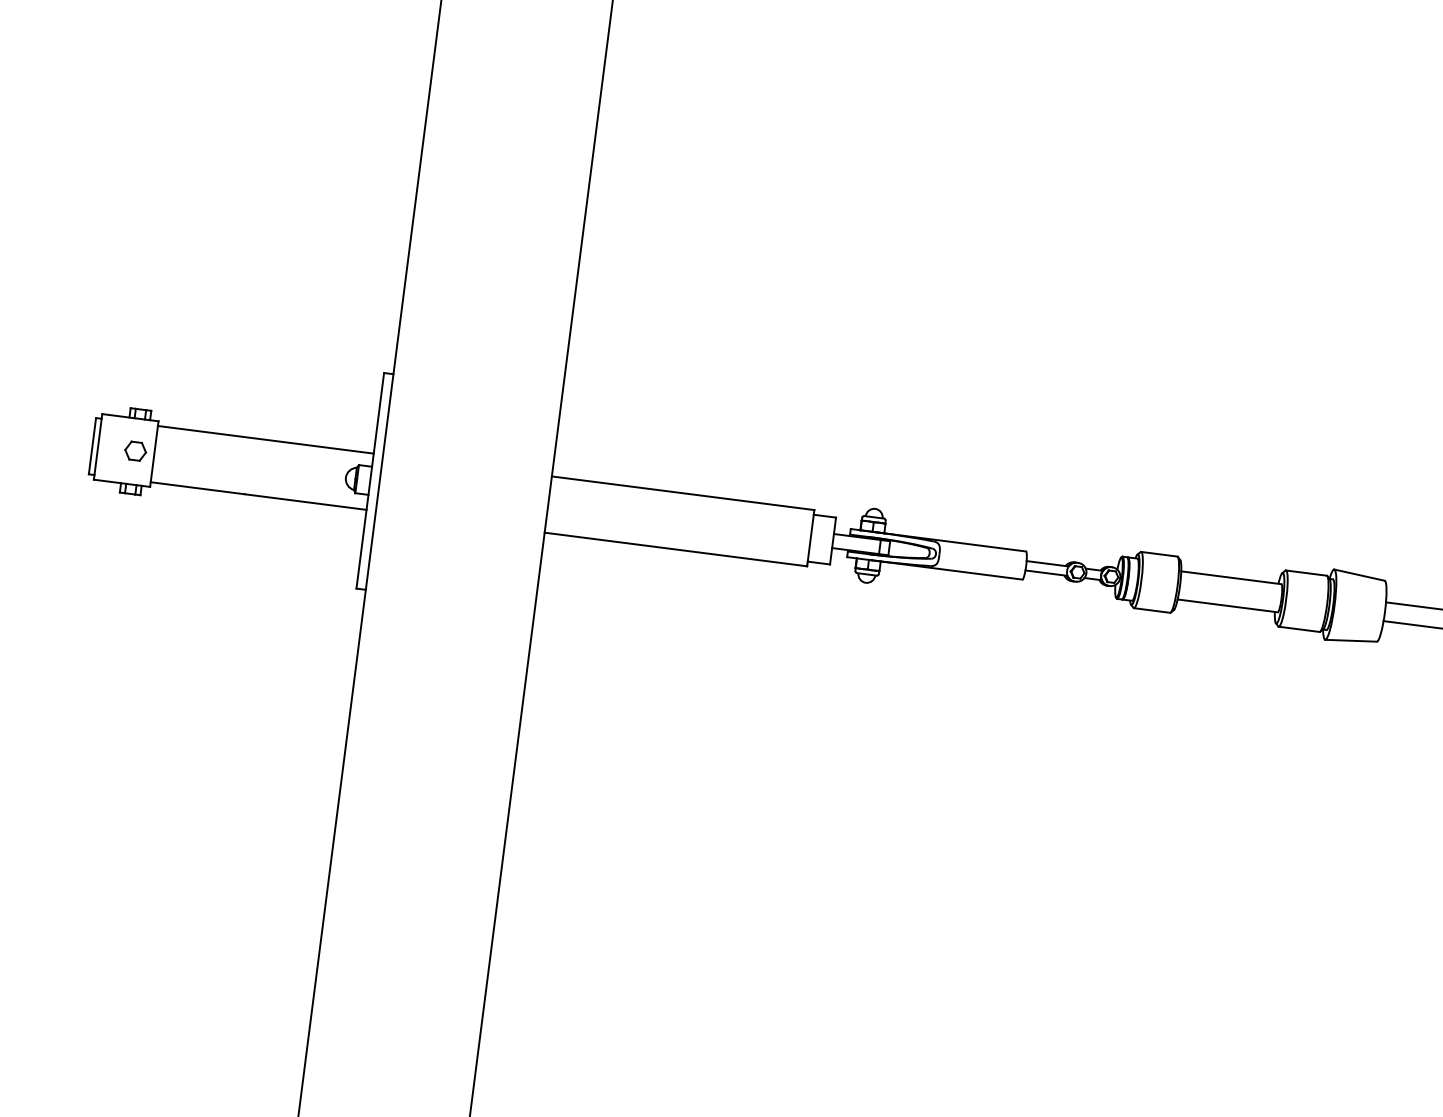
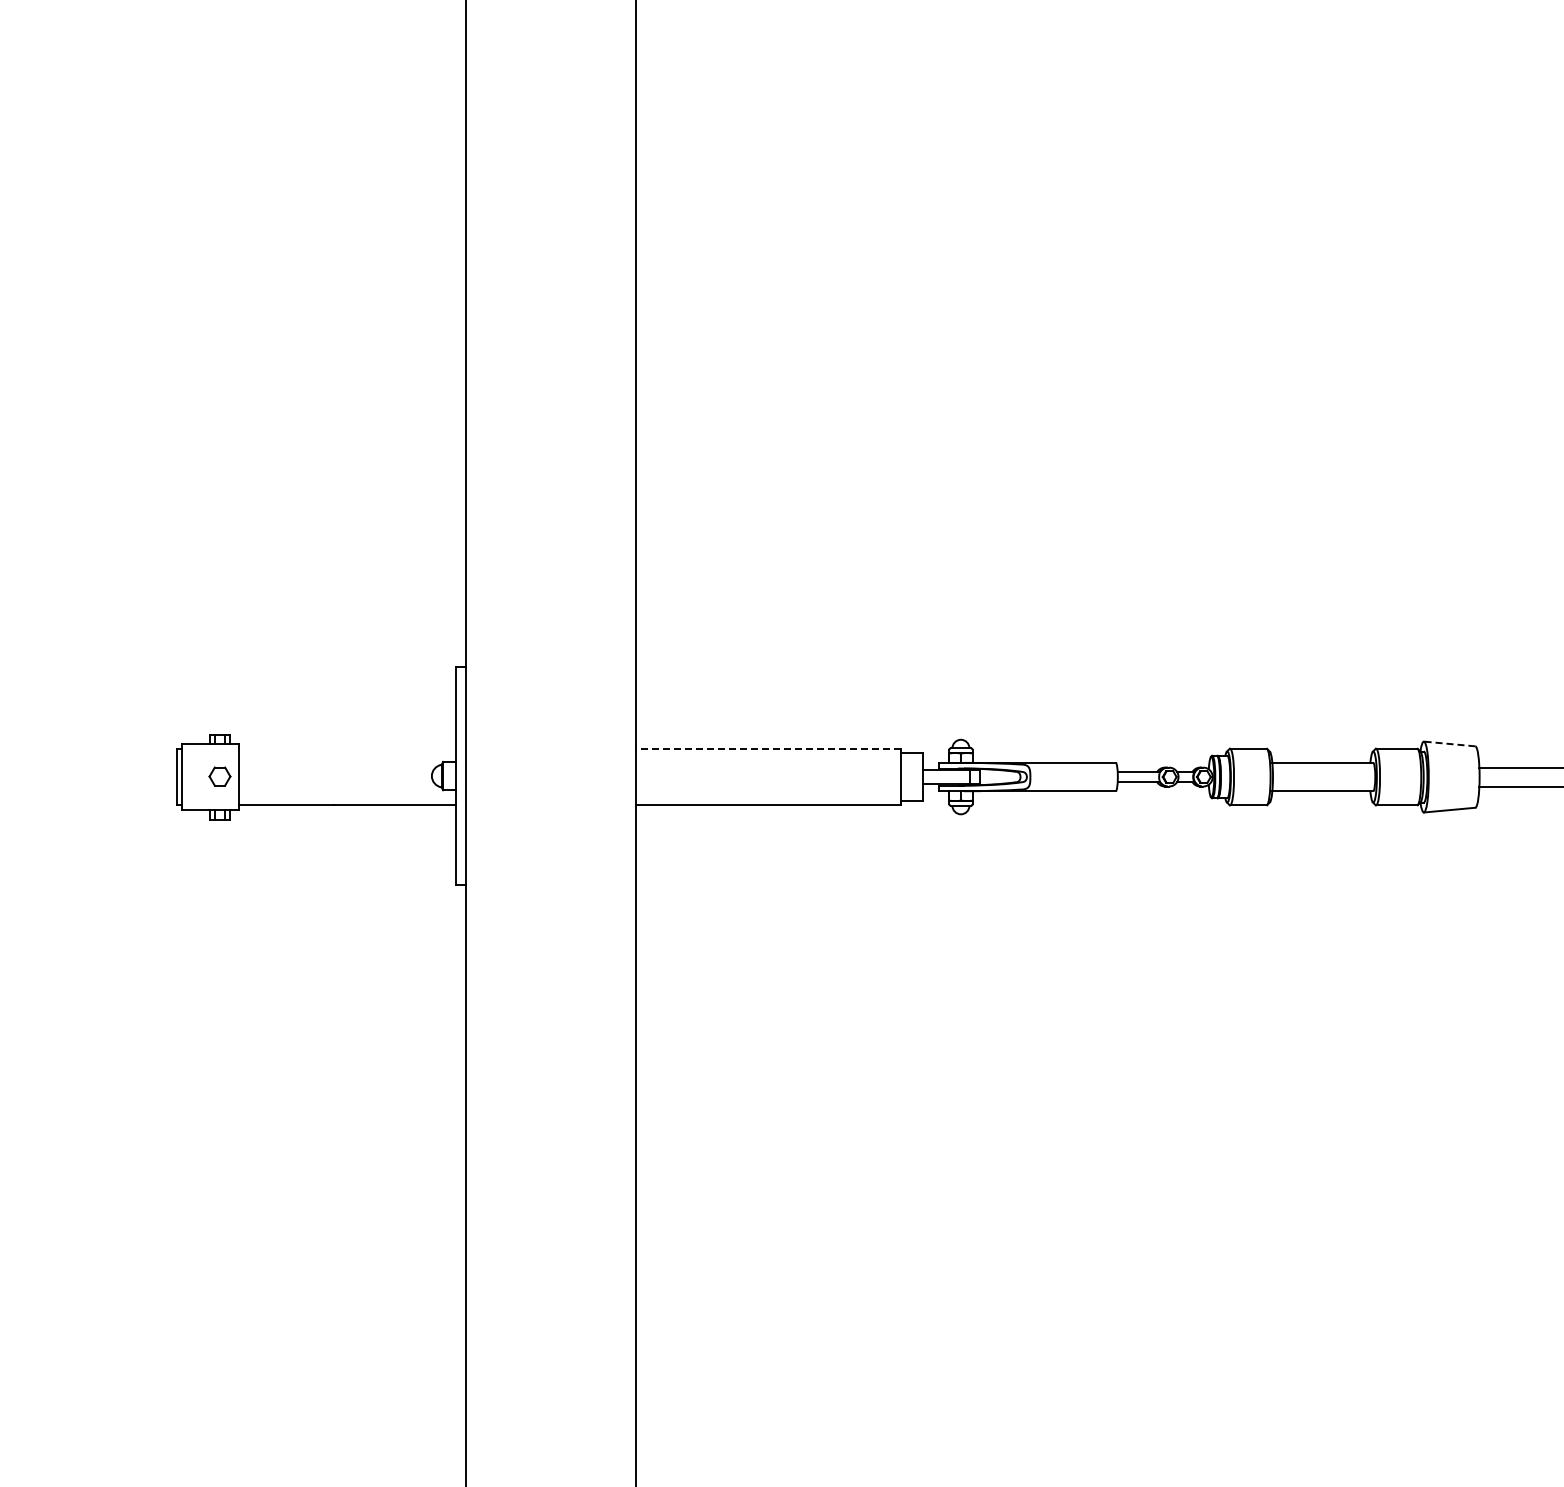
line: (265, 439) -> (347, 748), removed
line: (682, 492) -> (767, 748), solid -> dashed
line: (1359, 574) -> (1449, 743), solid -> dashed

